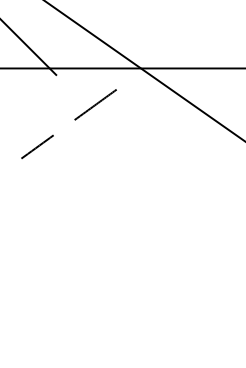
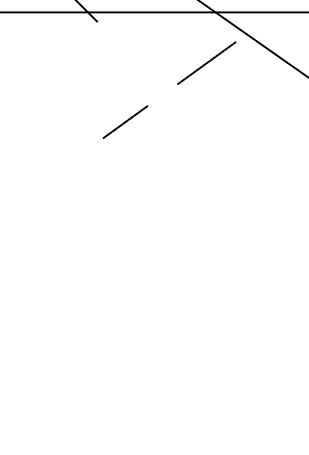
curve: (74, 119) -> (177, 83), moved

